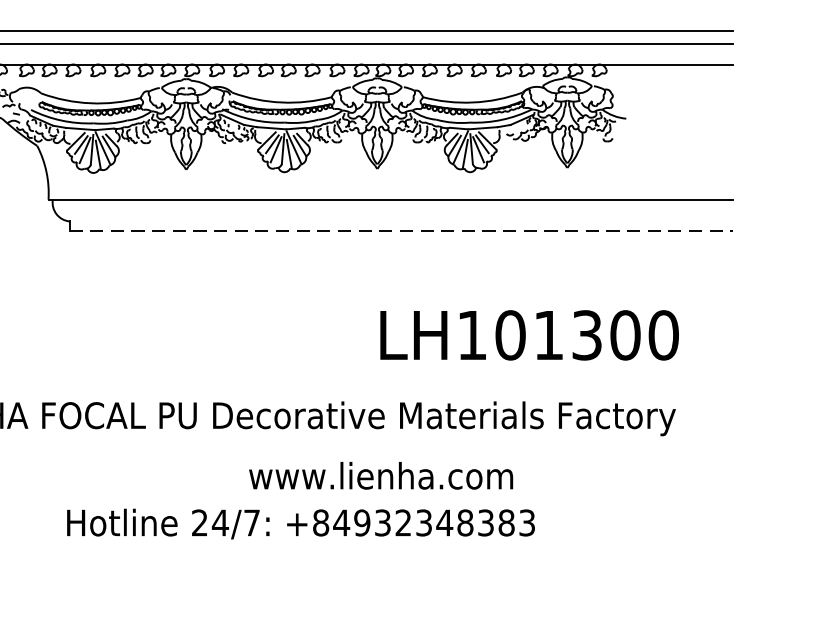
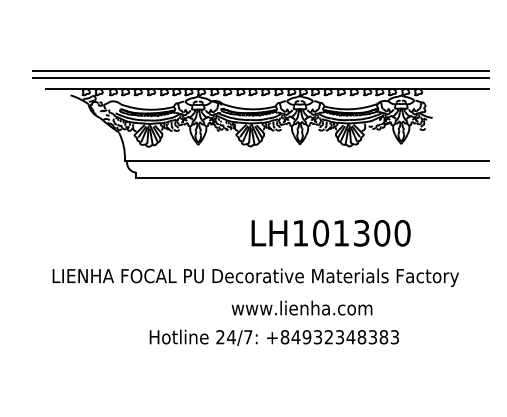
line: (400, 230) -> (312, 177), dashed -> solid
text: (528, 333) -> (330, 232), moved
text: (299, 523) -> (273, 337), moved

